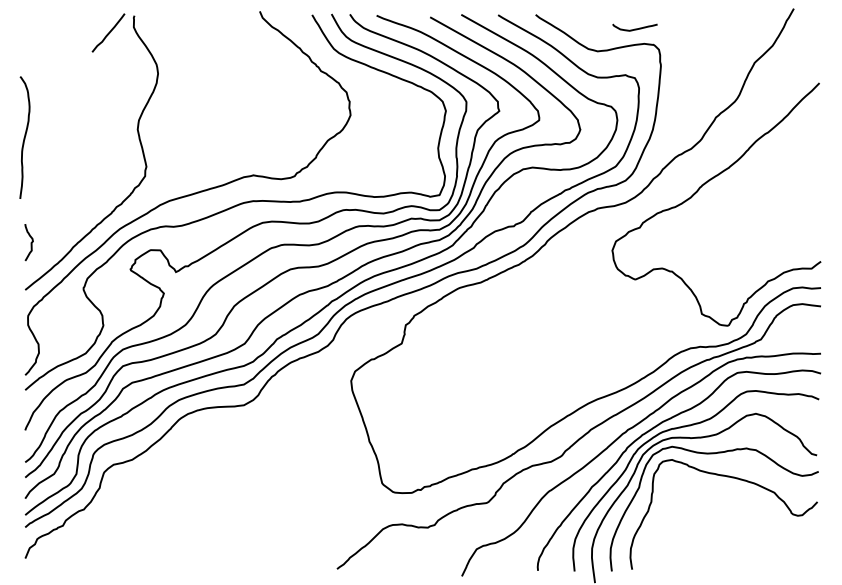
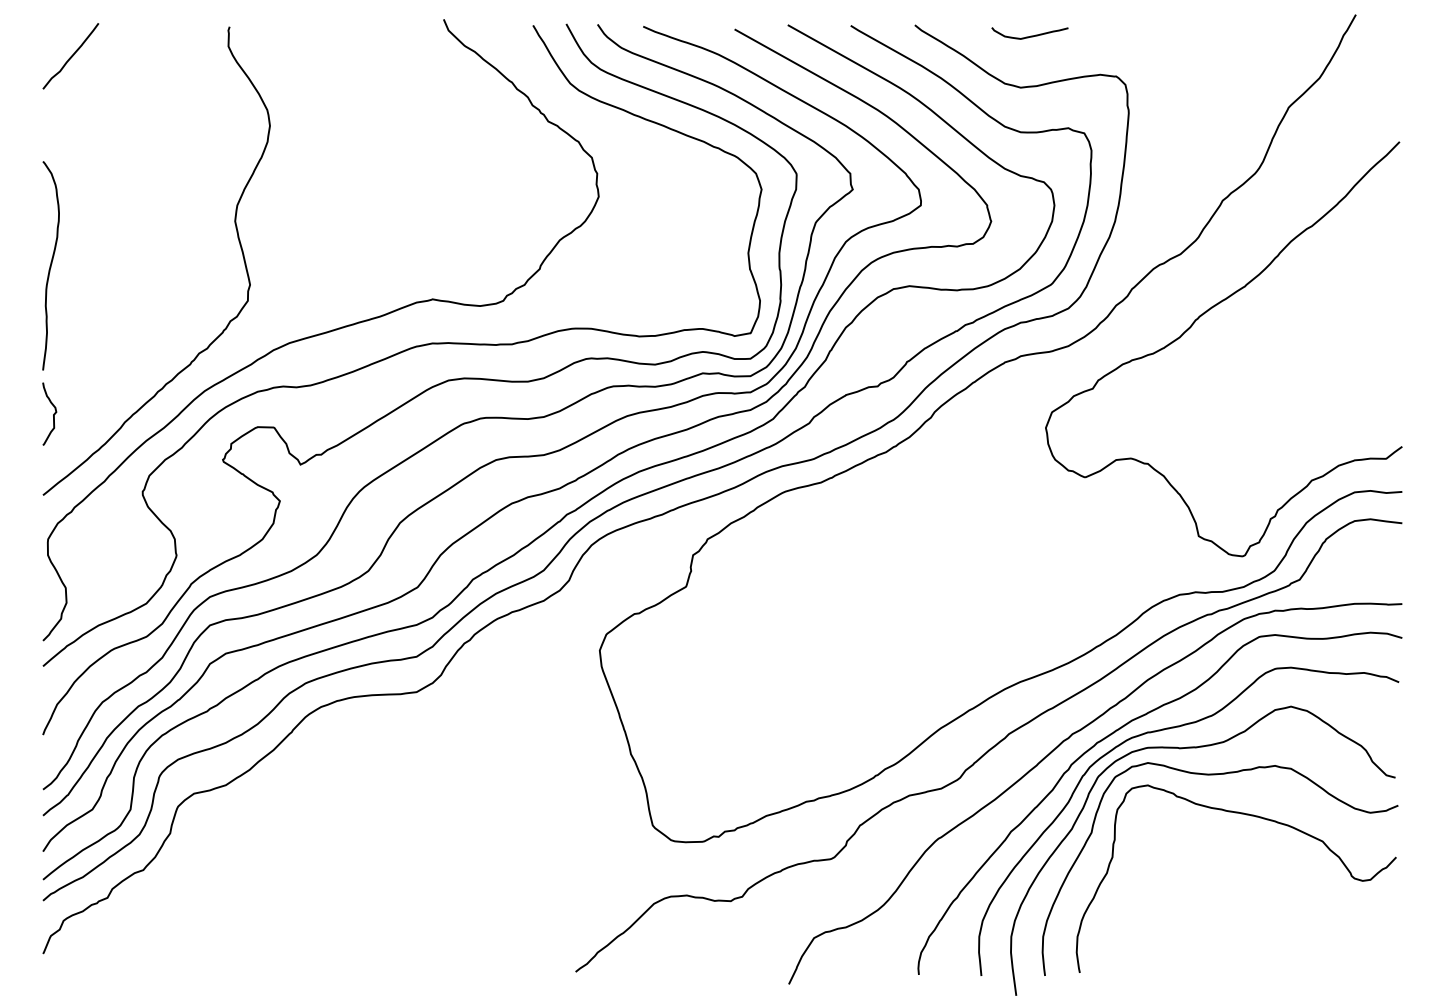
curve: (634, 28) -> (1029, 34), moved
line: (108, 32) -> (70, 55), moved
curve: (24, 137) -> (50, 265), moved

